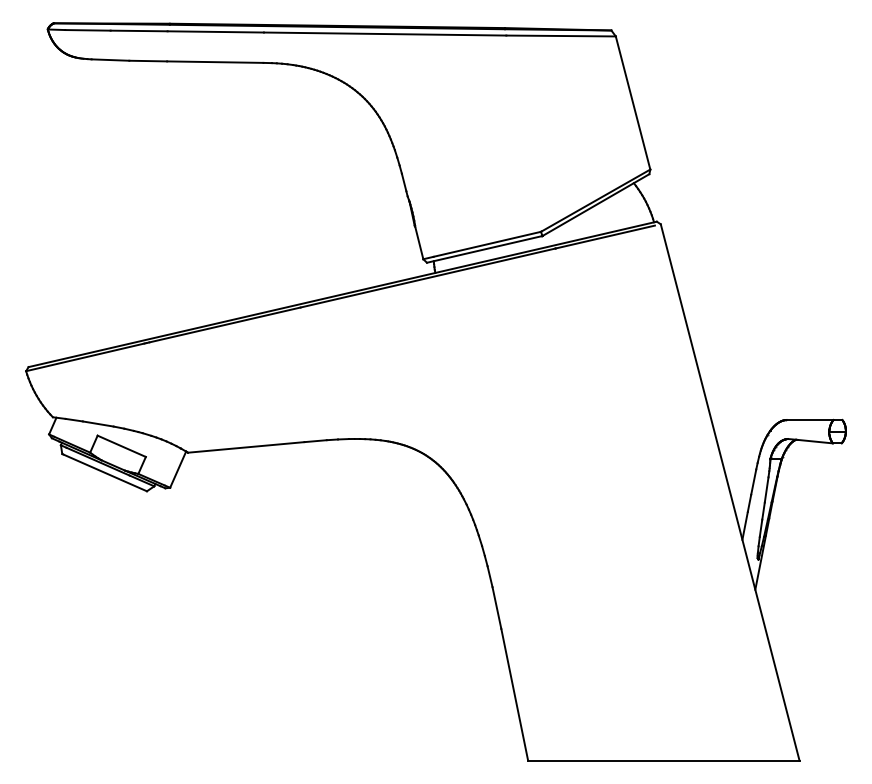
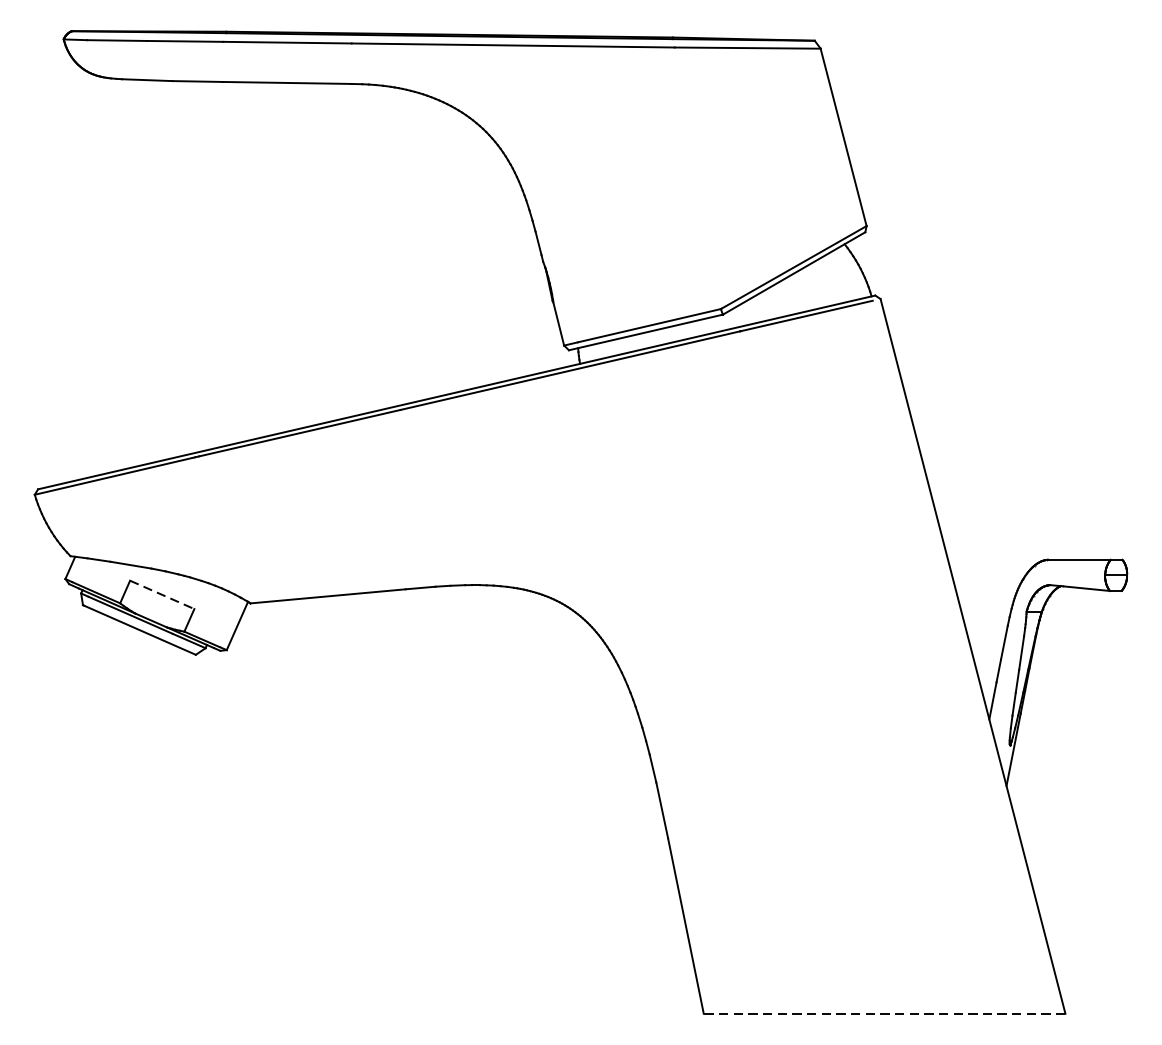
line: (122, 446) -> (163, 595), solid -> dashed
line: (663, 760) -> (884, 1013), solid -> dashed

